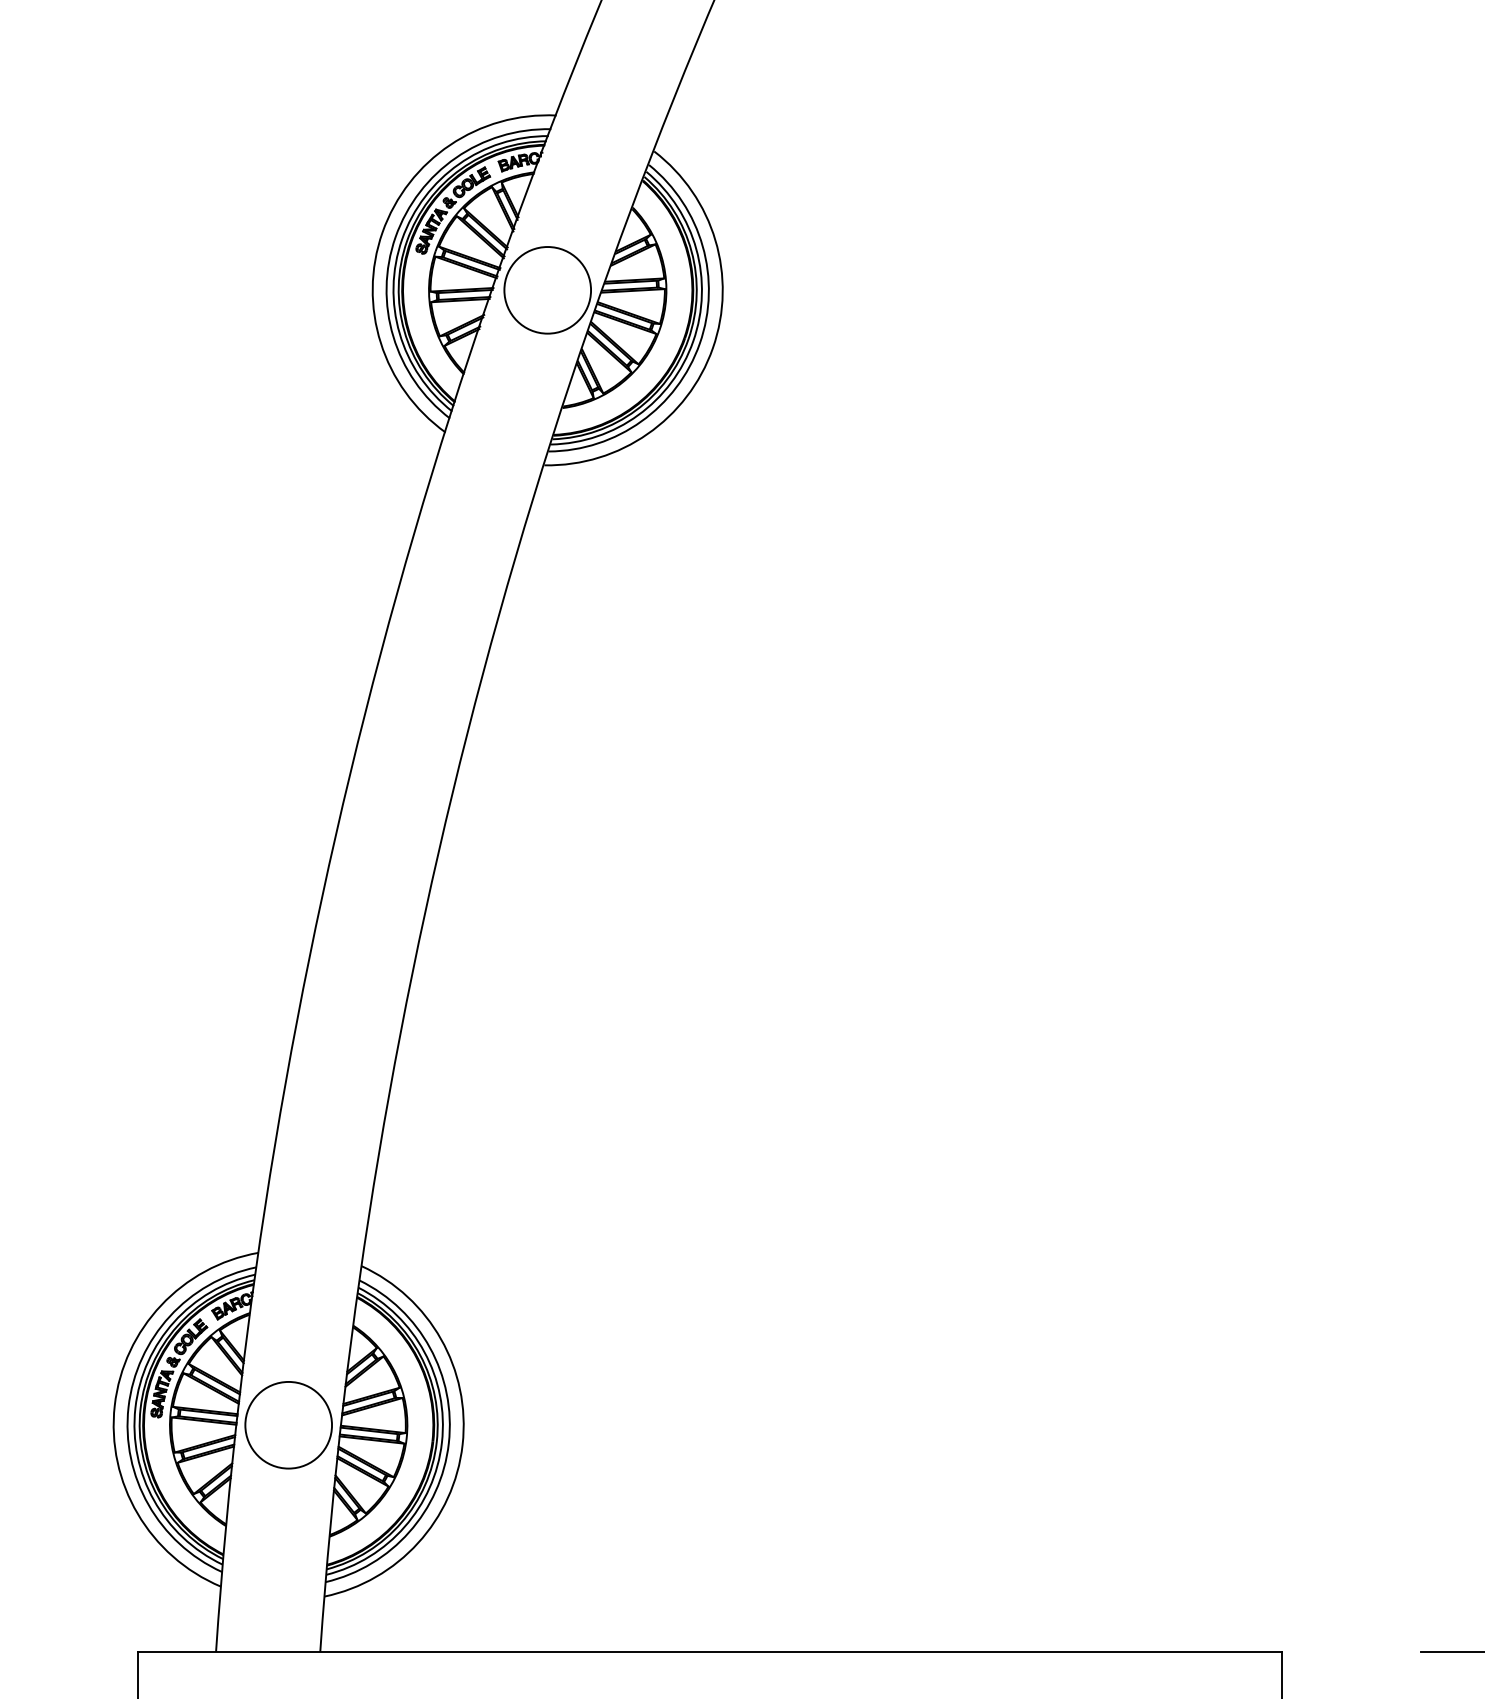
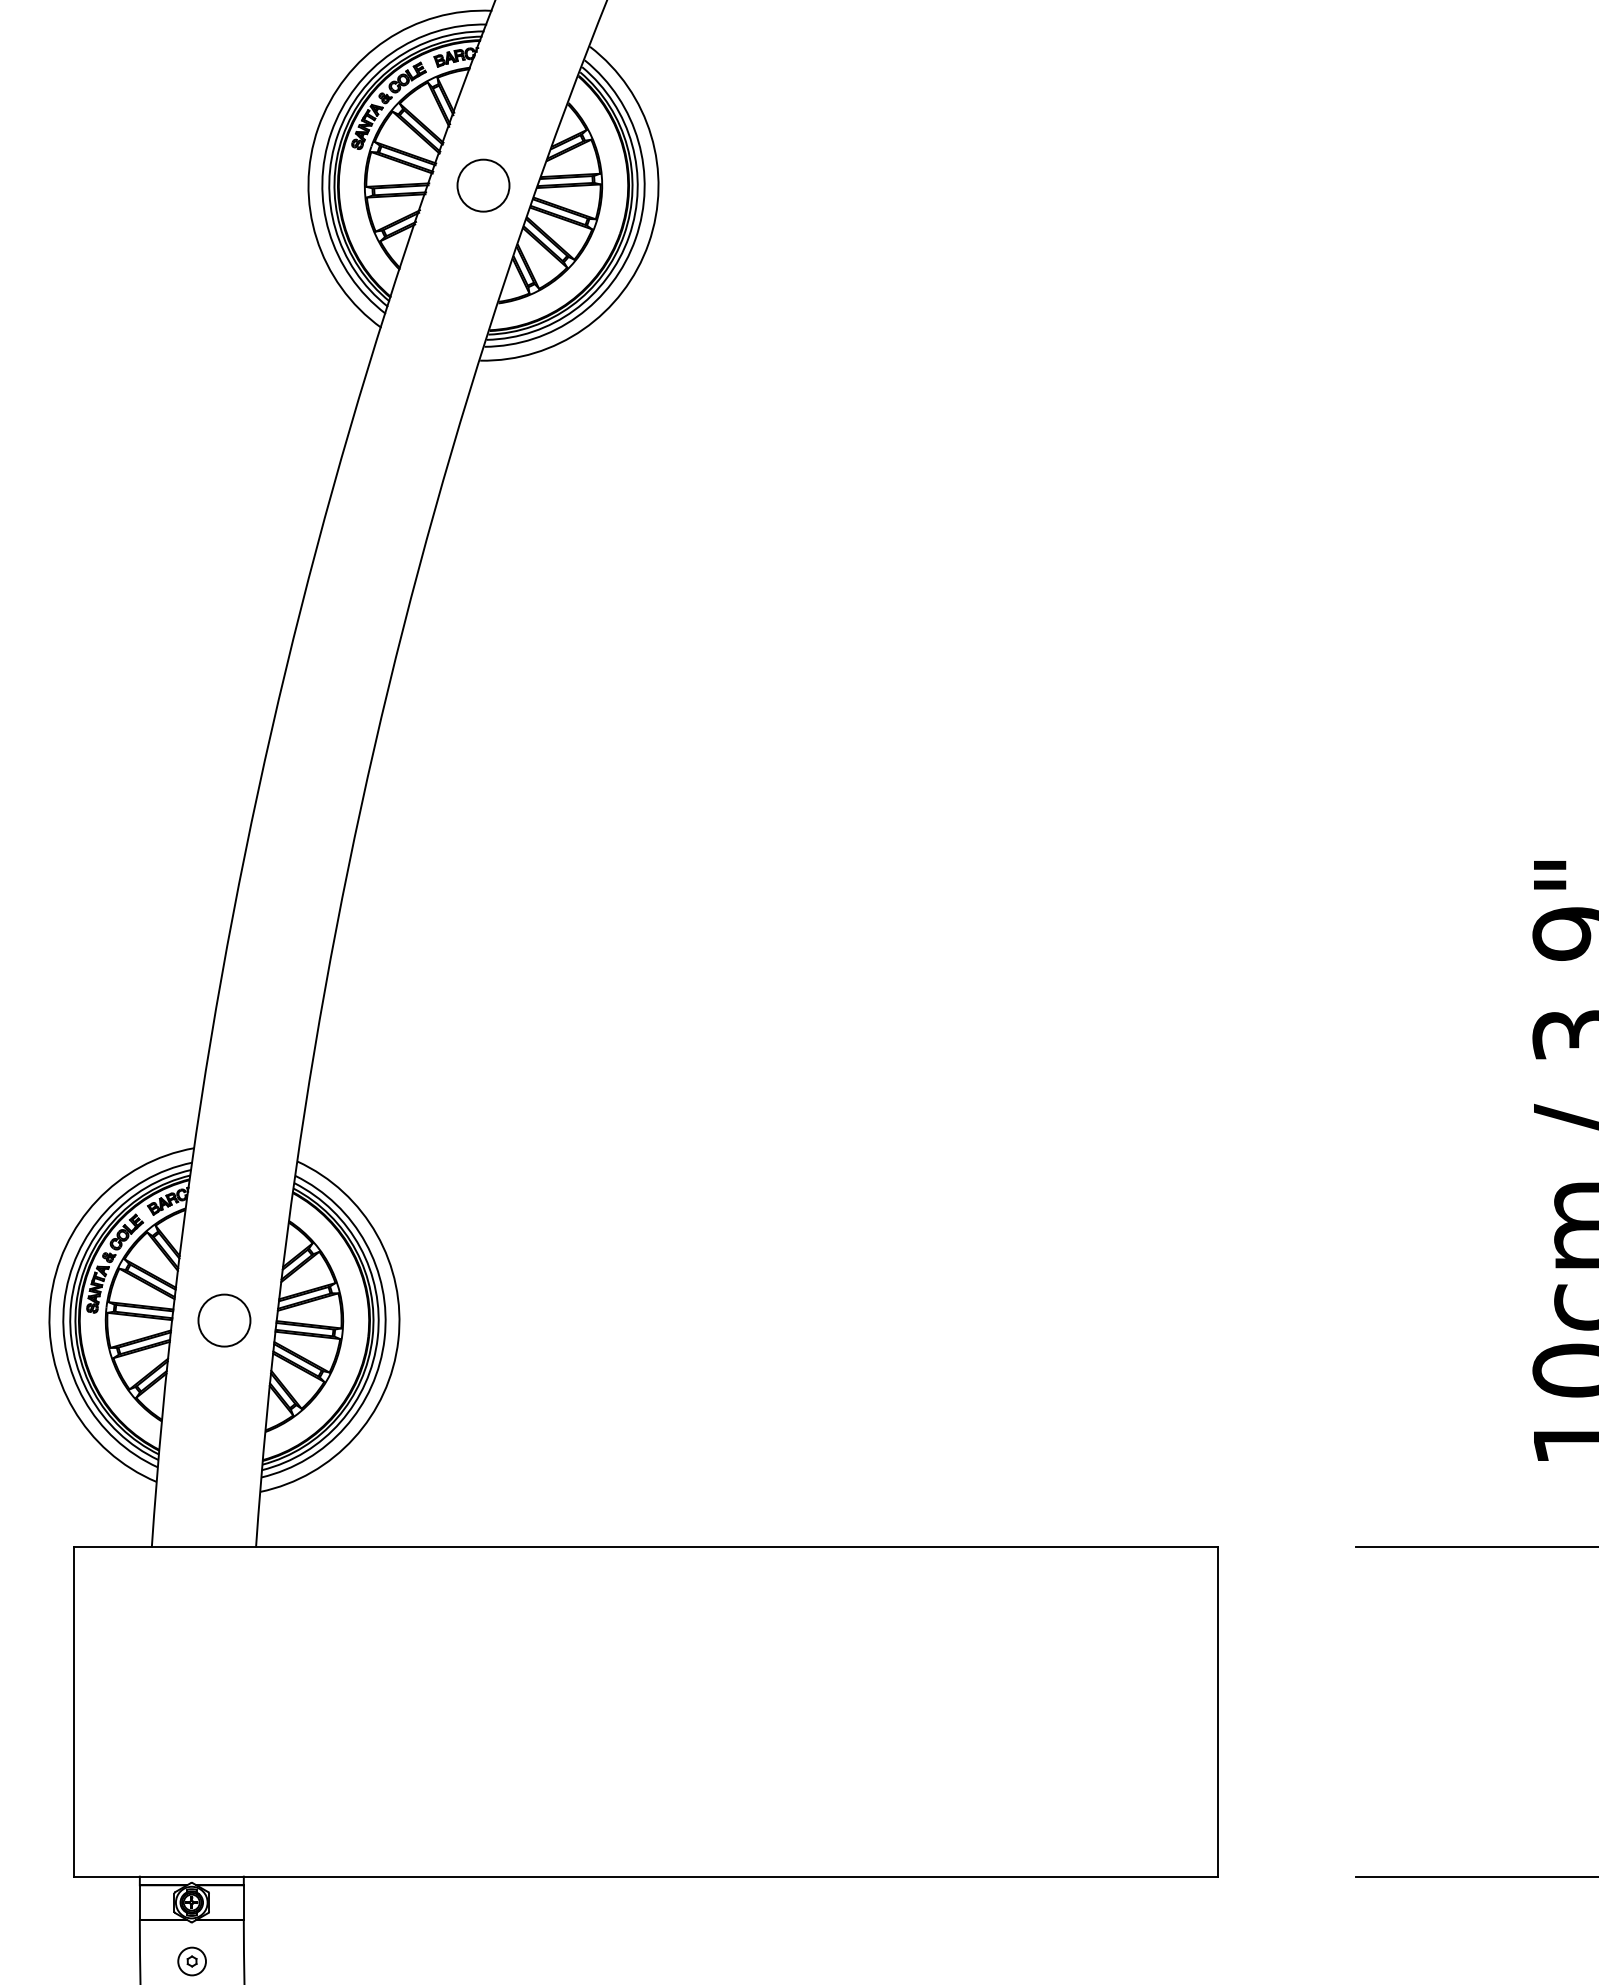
circle: (547, 290) -> (483, 185), size x0.6
circle: (288, 1425) -> (224, 1320), size x0.6

